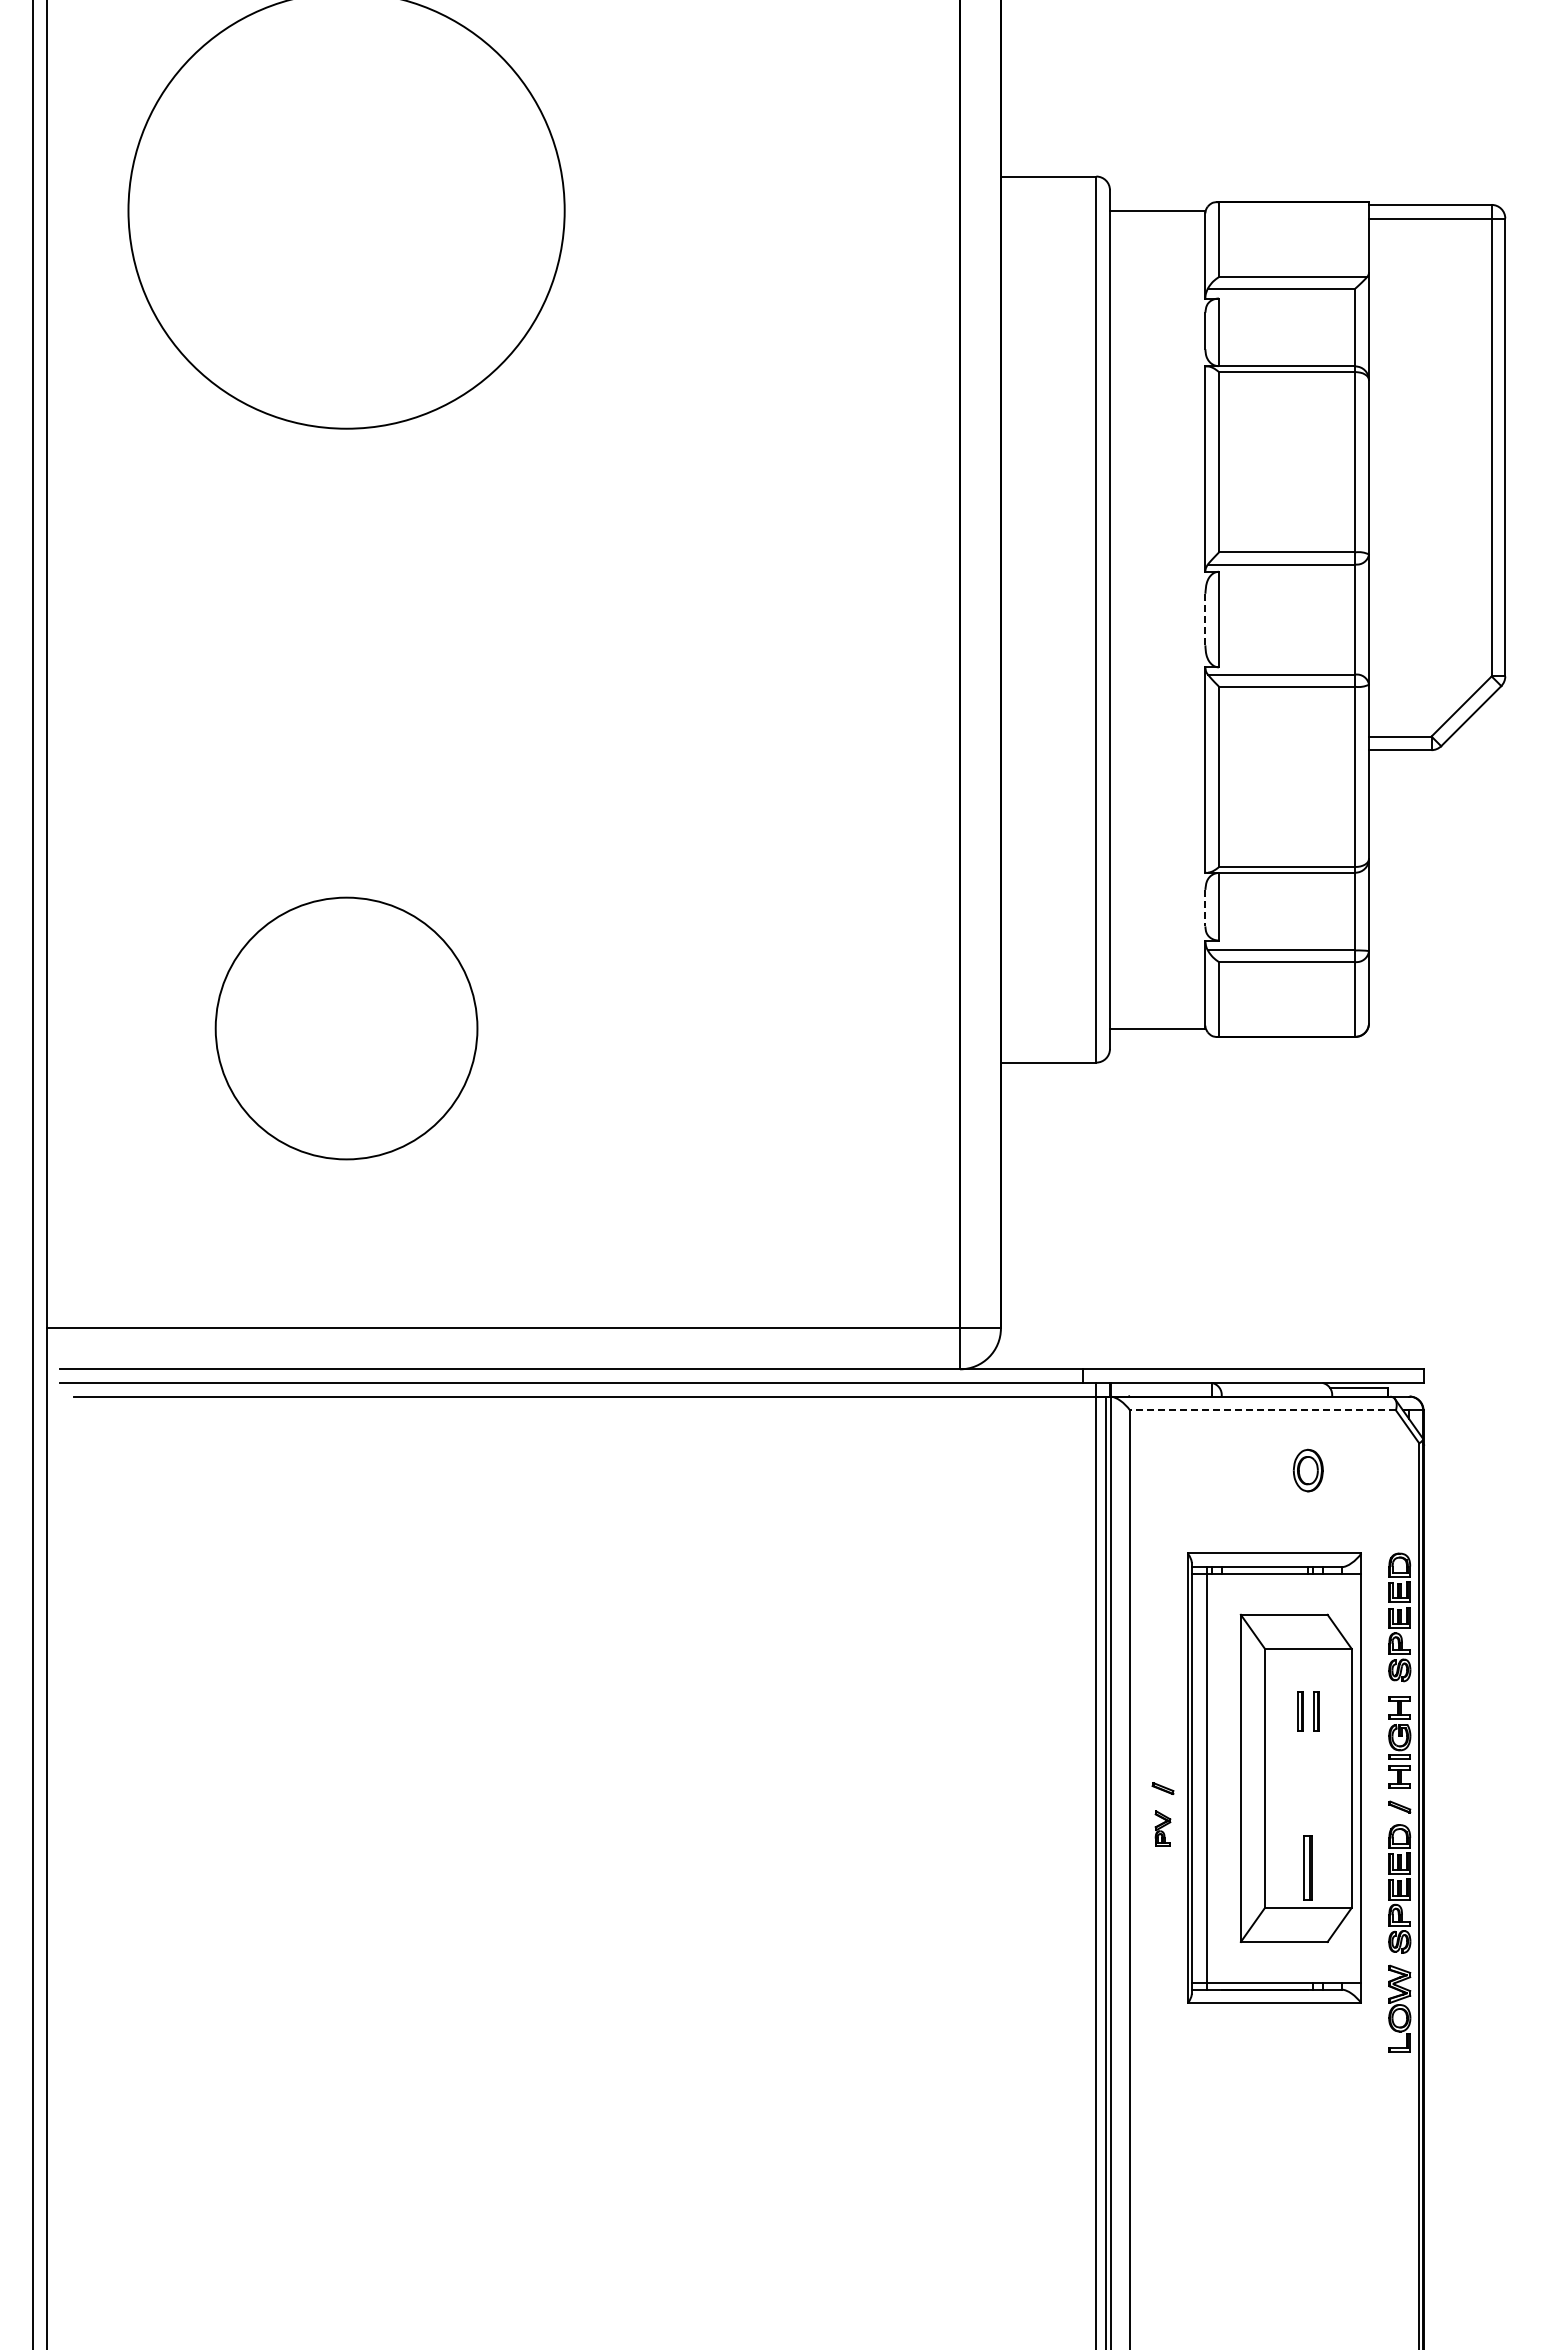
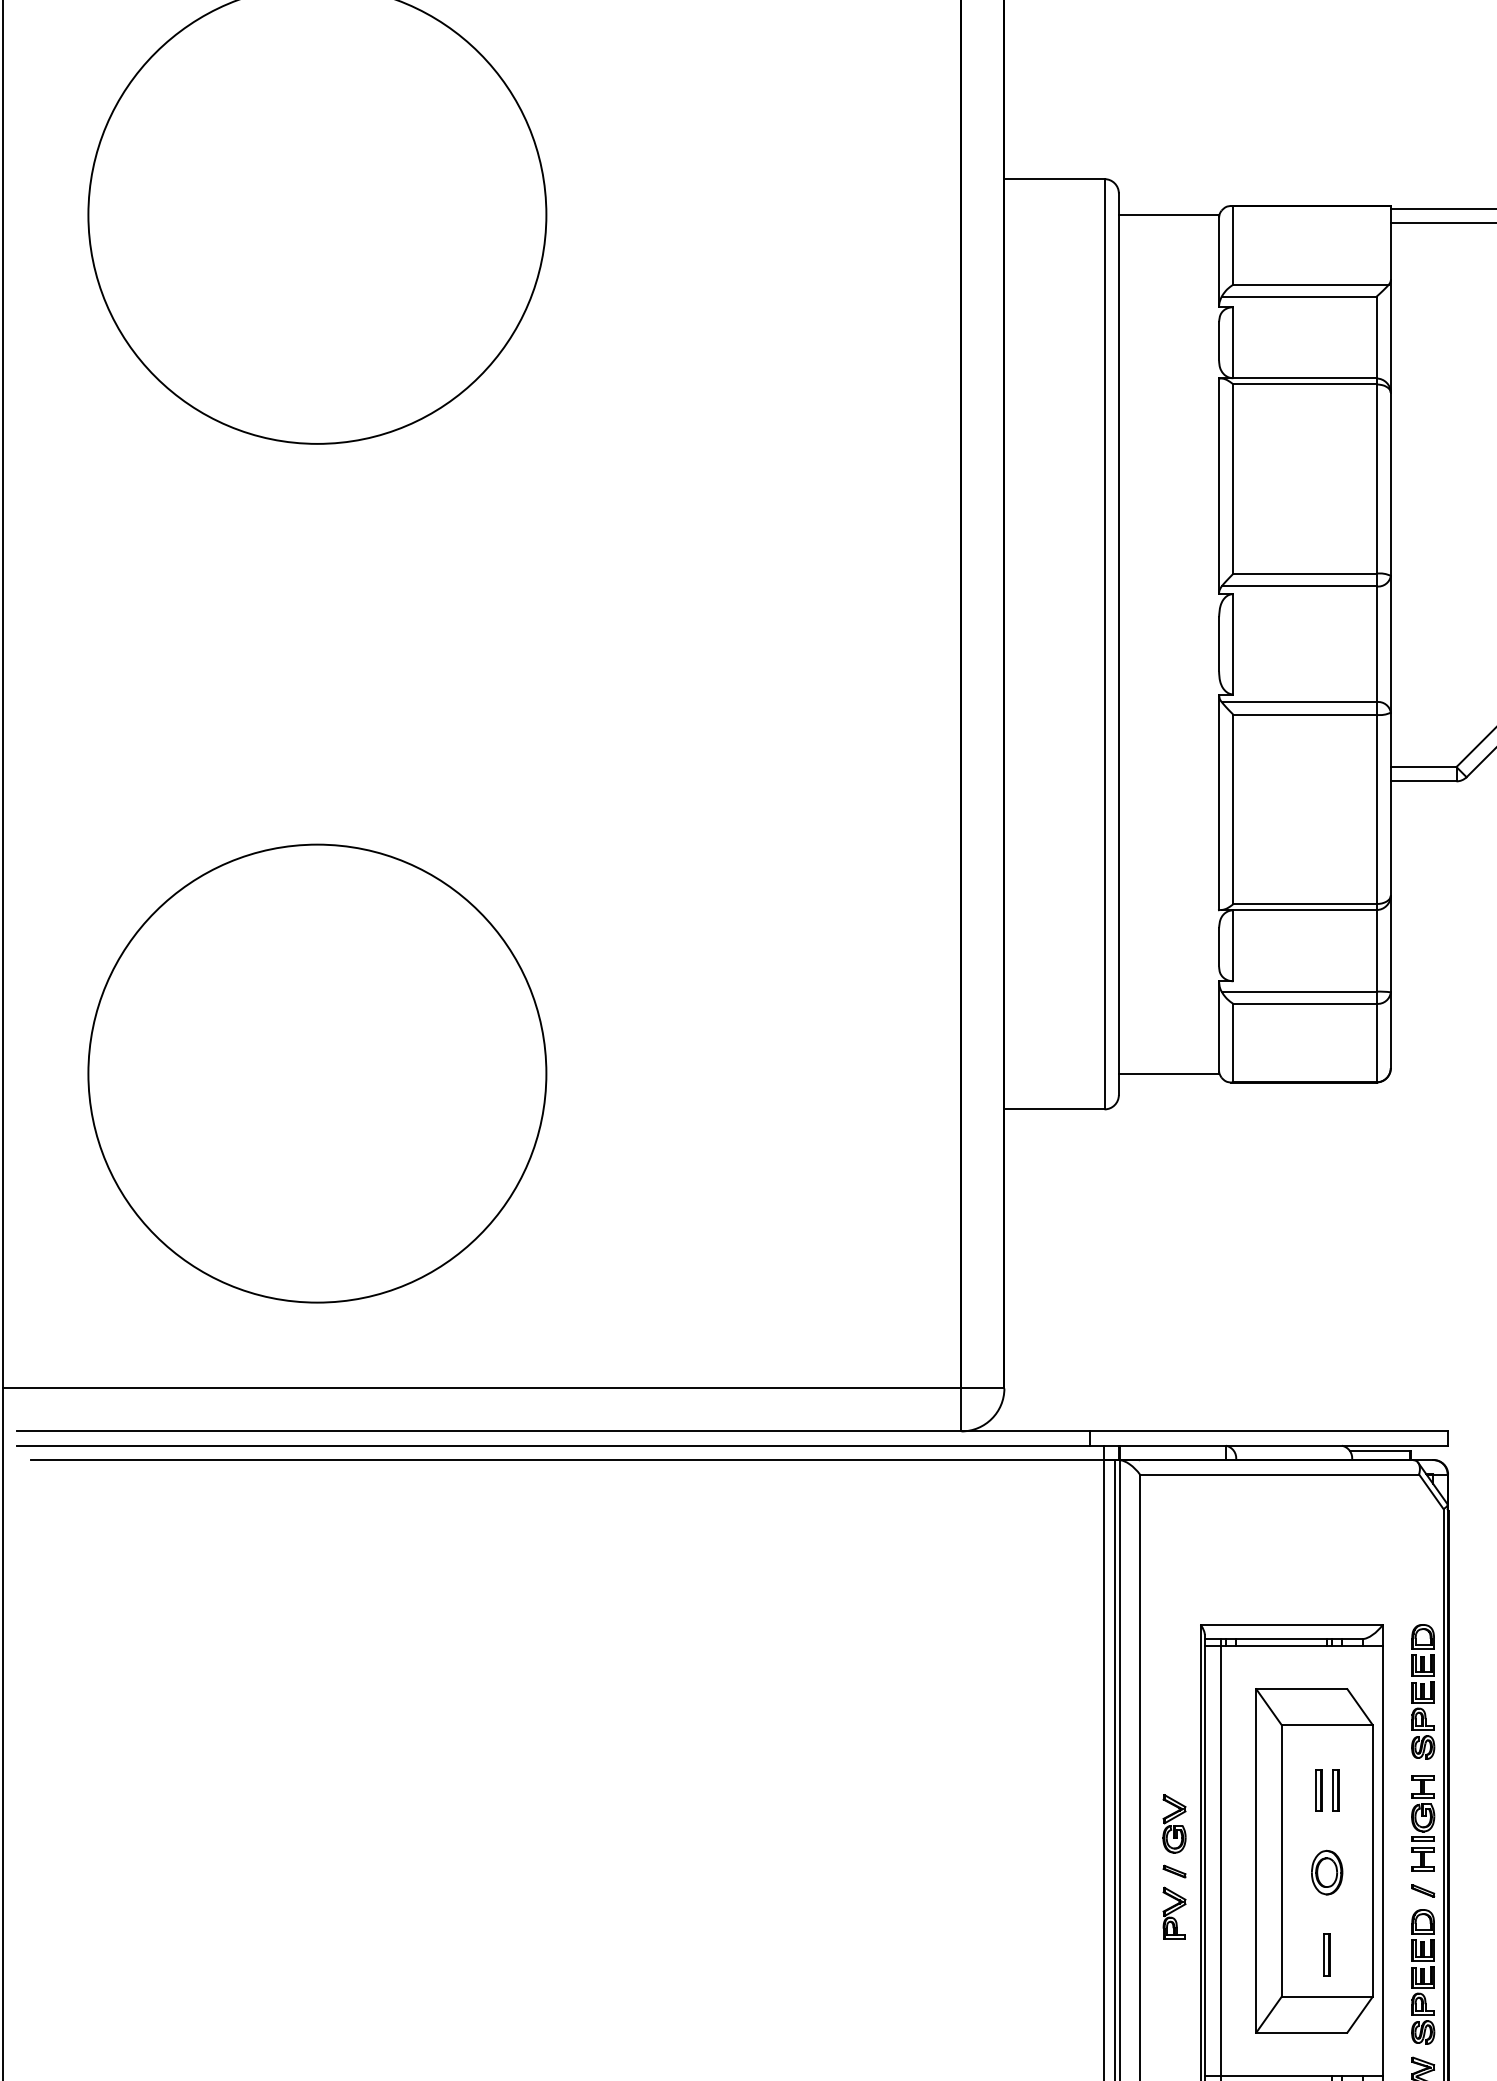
line: (1205, 619) -> (1219, 644), dashed -> solid
line: (1205, 908) -> (1219, 947), dashed -> solid
circle: (346, 1028) -> (317, 1073), size x1.67
line: (1262, 1410) -> (1279, 1474), dashed -> solid
part: (1307, 1470) -> (1326, 1872), moved
part: (1162, 1742) -> (1174, 1823), added
part: (1162, 1828) -> (1174, 1913), size x1.43
part: (1308, 1867) -> (1327, 1954), size x0.62

